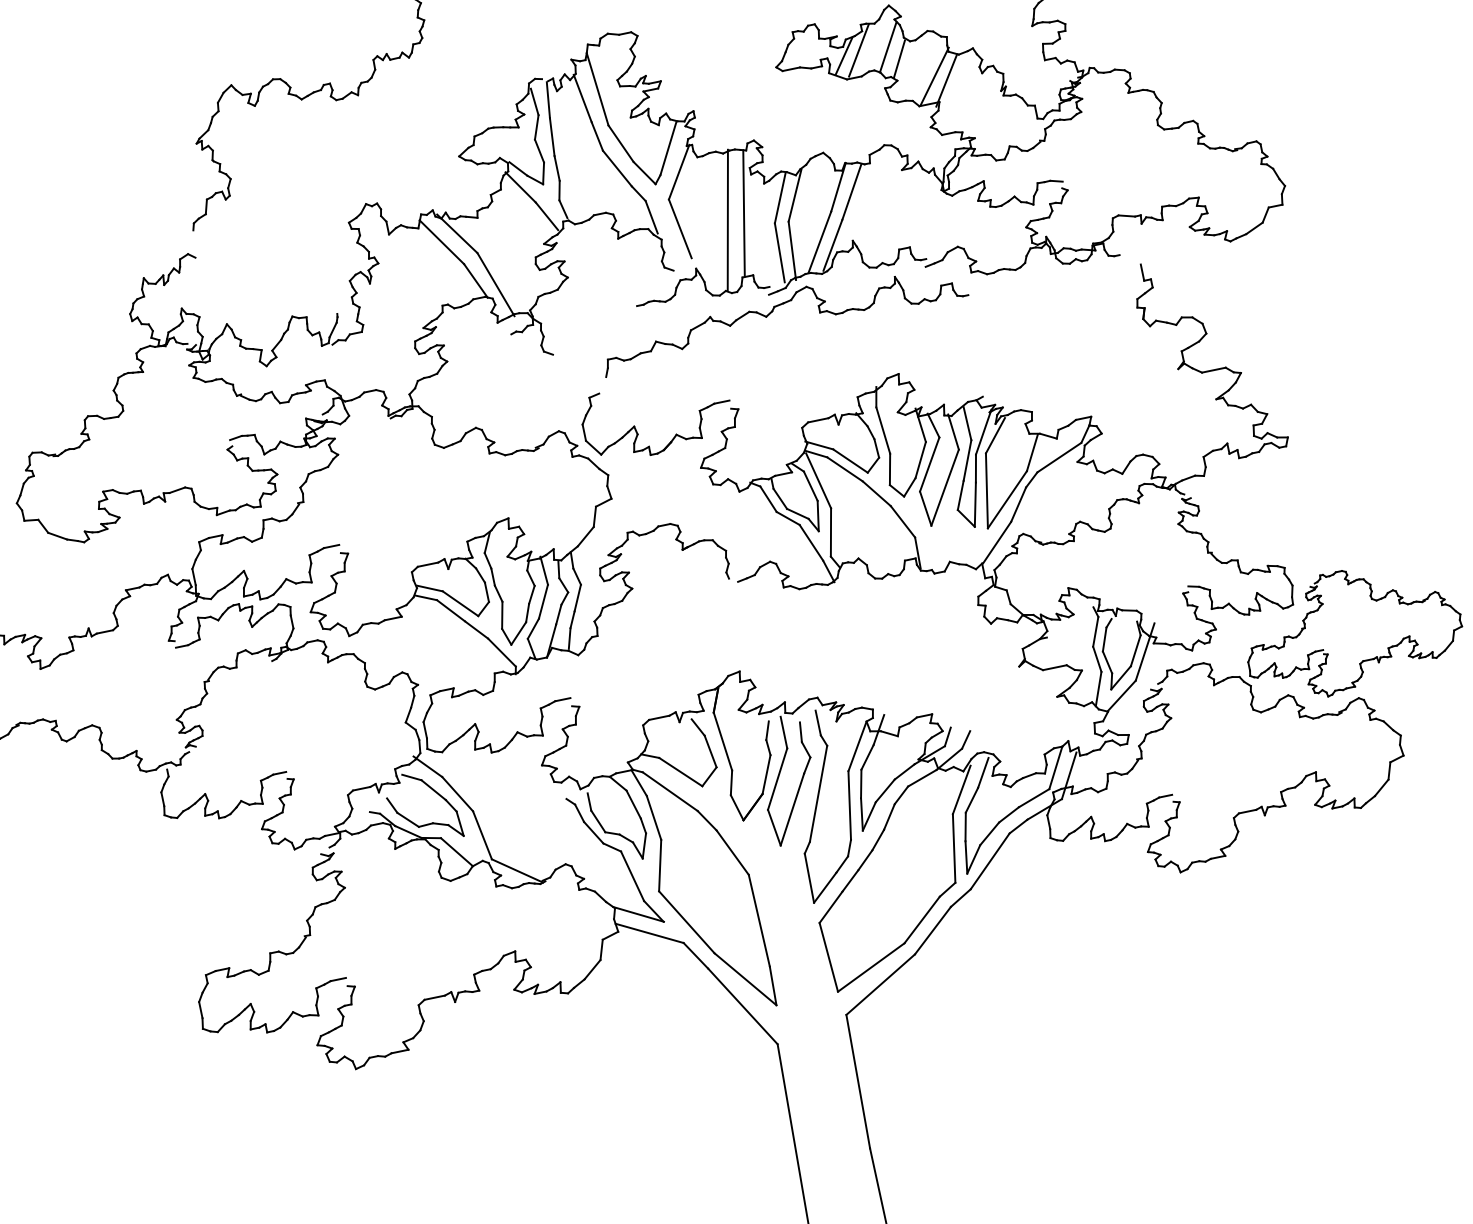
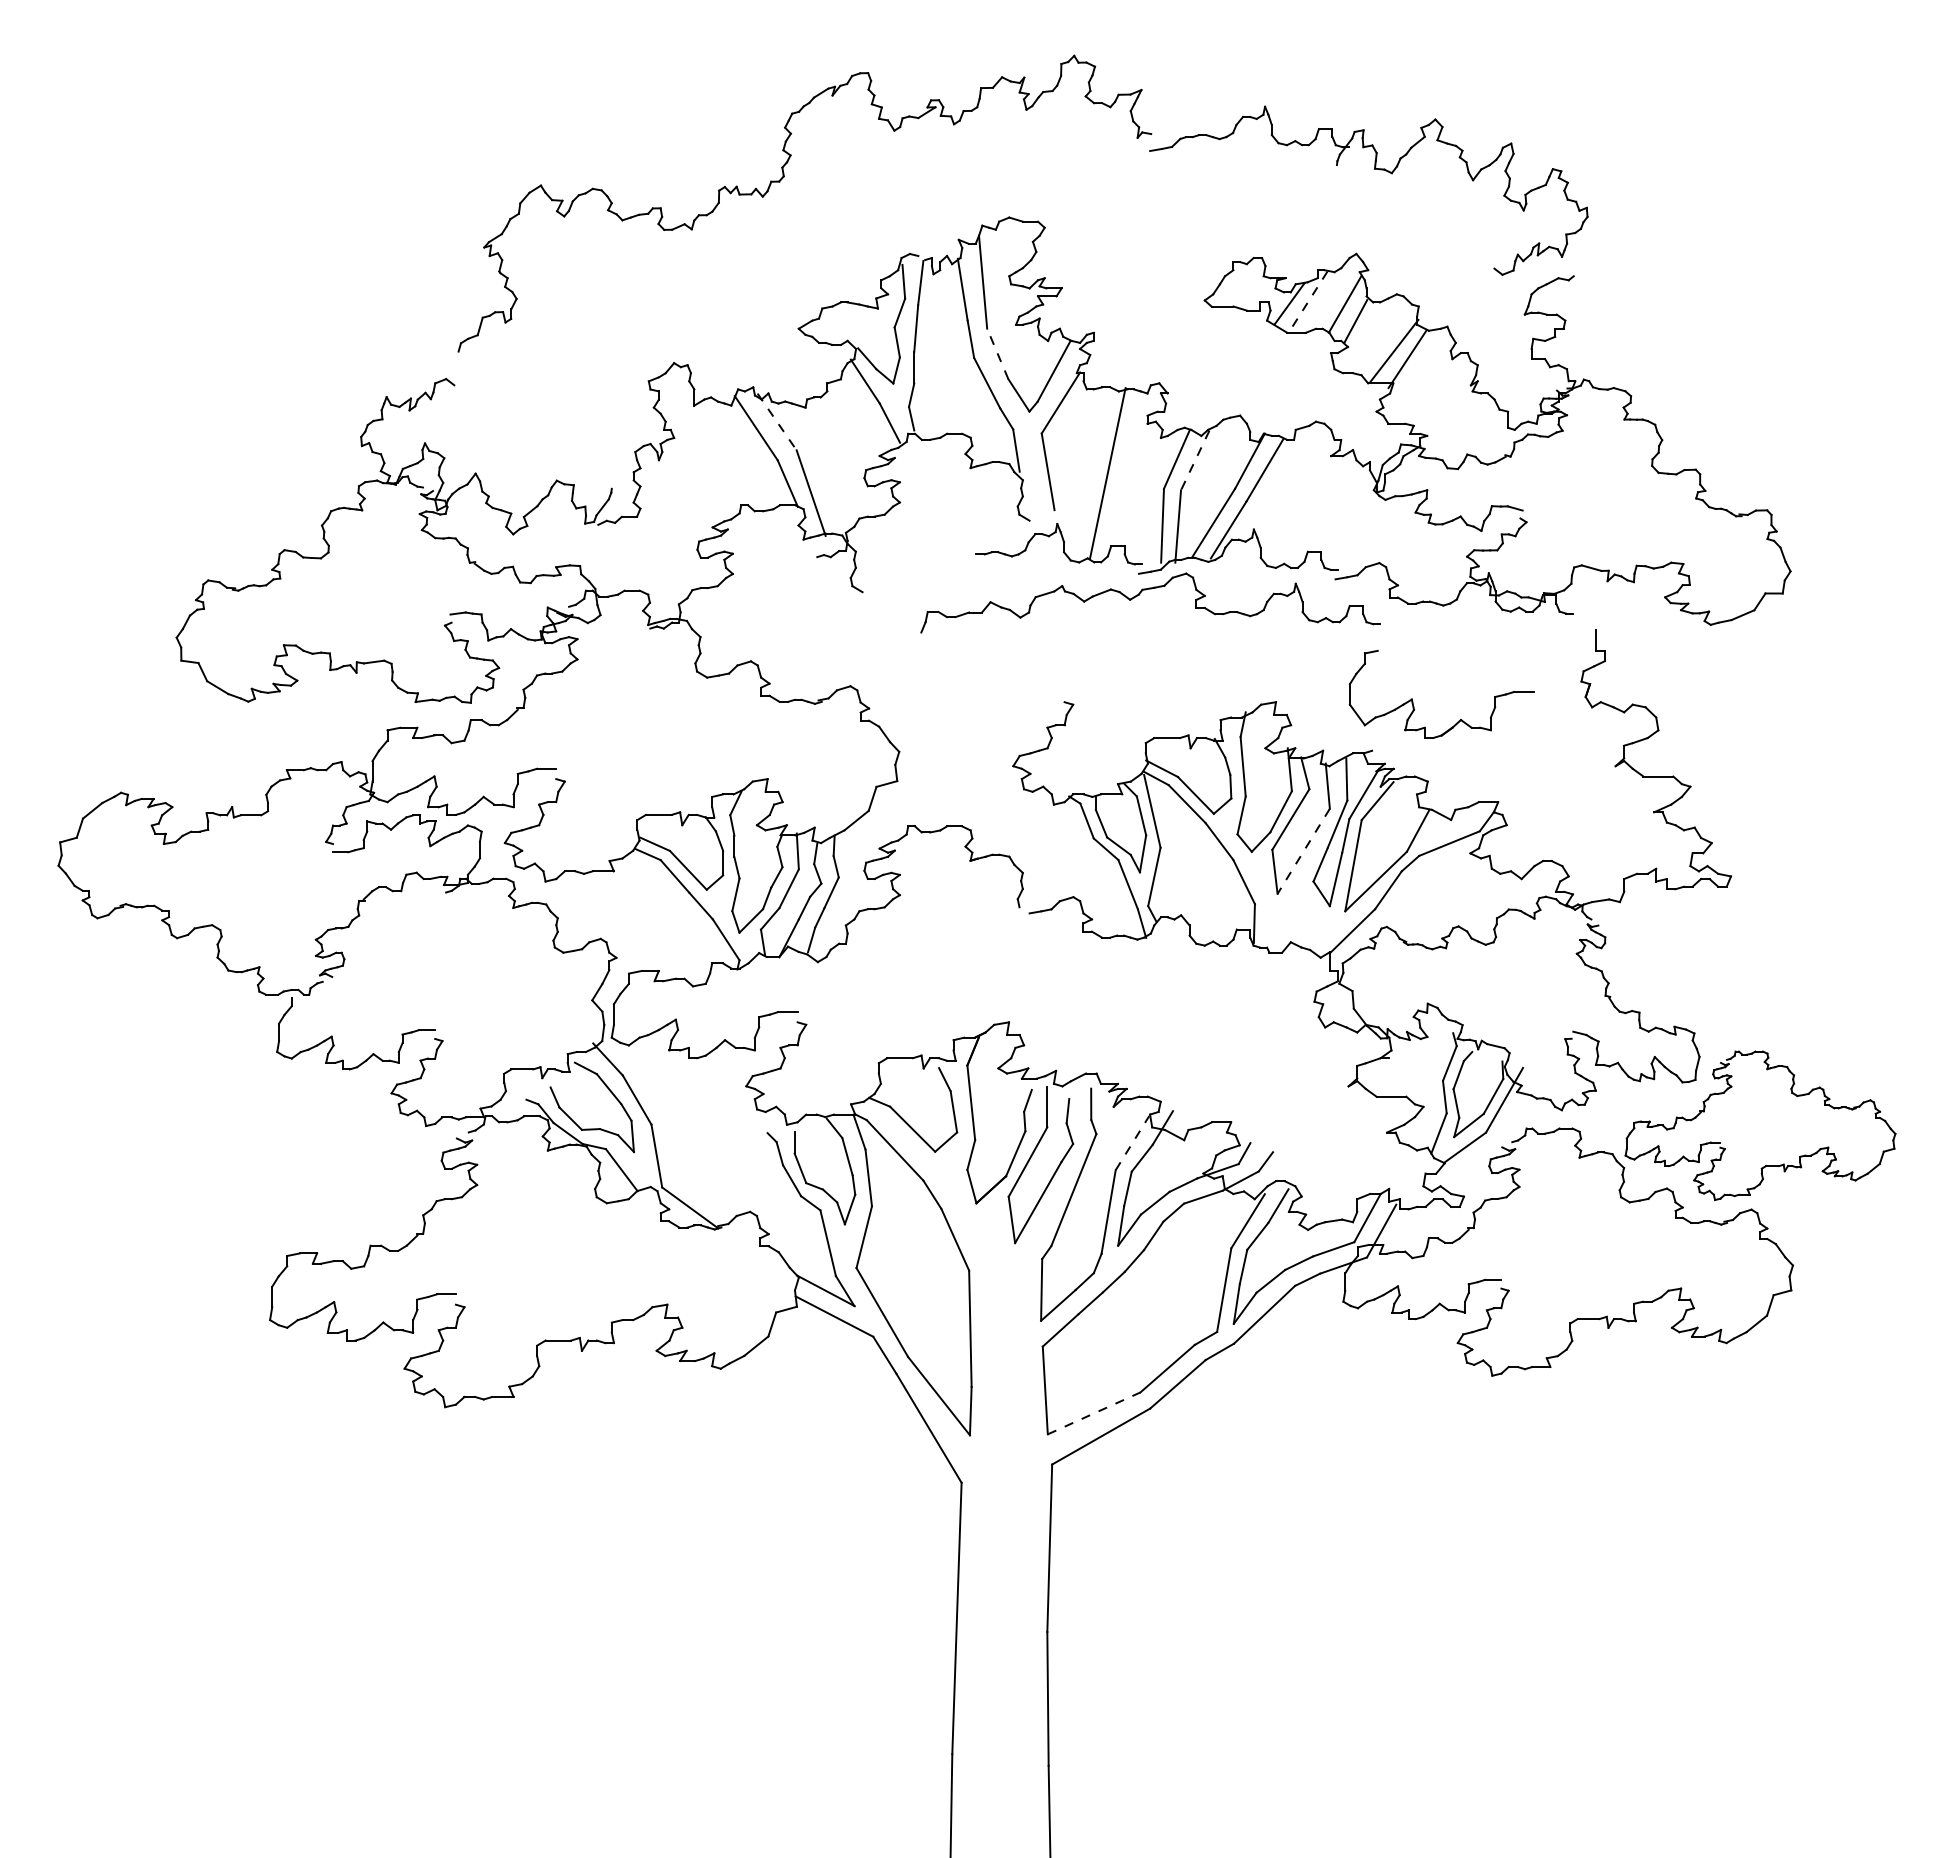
line: (858, 51) -> (1308, 301), solid -> dashed
line: (620, 143) -> (997, 353), solid -> dashed
line: (795, 195) -> (1195, 460), solid -> dashed
line: (744, 212) -> (1129, 468), removed
line: (457, 234) -> (777, 422), solid -> dashed
part: (635, 427) -> (1413, 701), moved
line: (944, 487) -> (1303, 851), solid -> dashed
line: (857, 747) -> (1132, 1143), solid -> dashed
line: (871, 967) -> (1094, 1413), solid -> dashed

